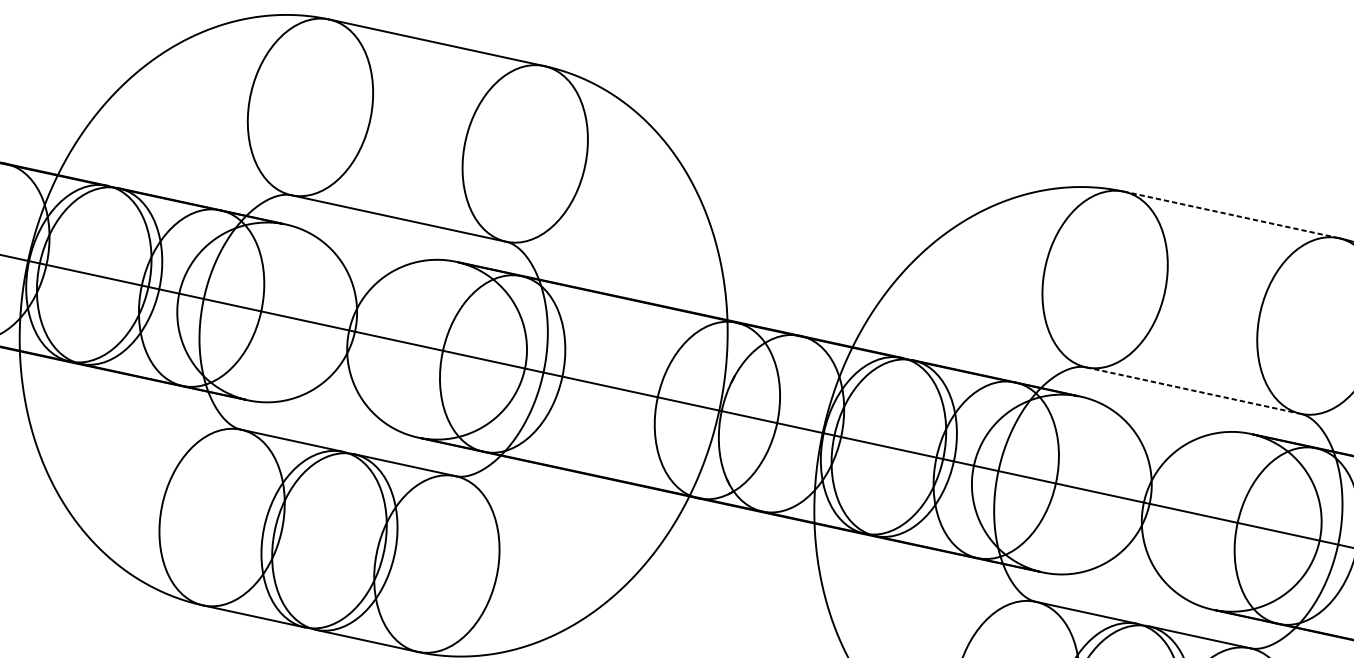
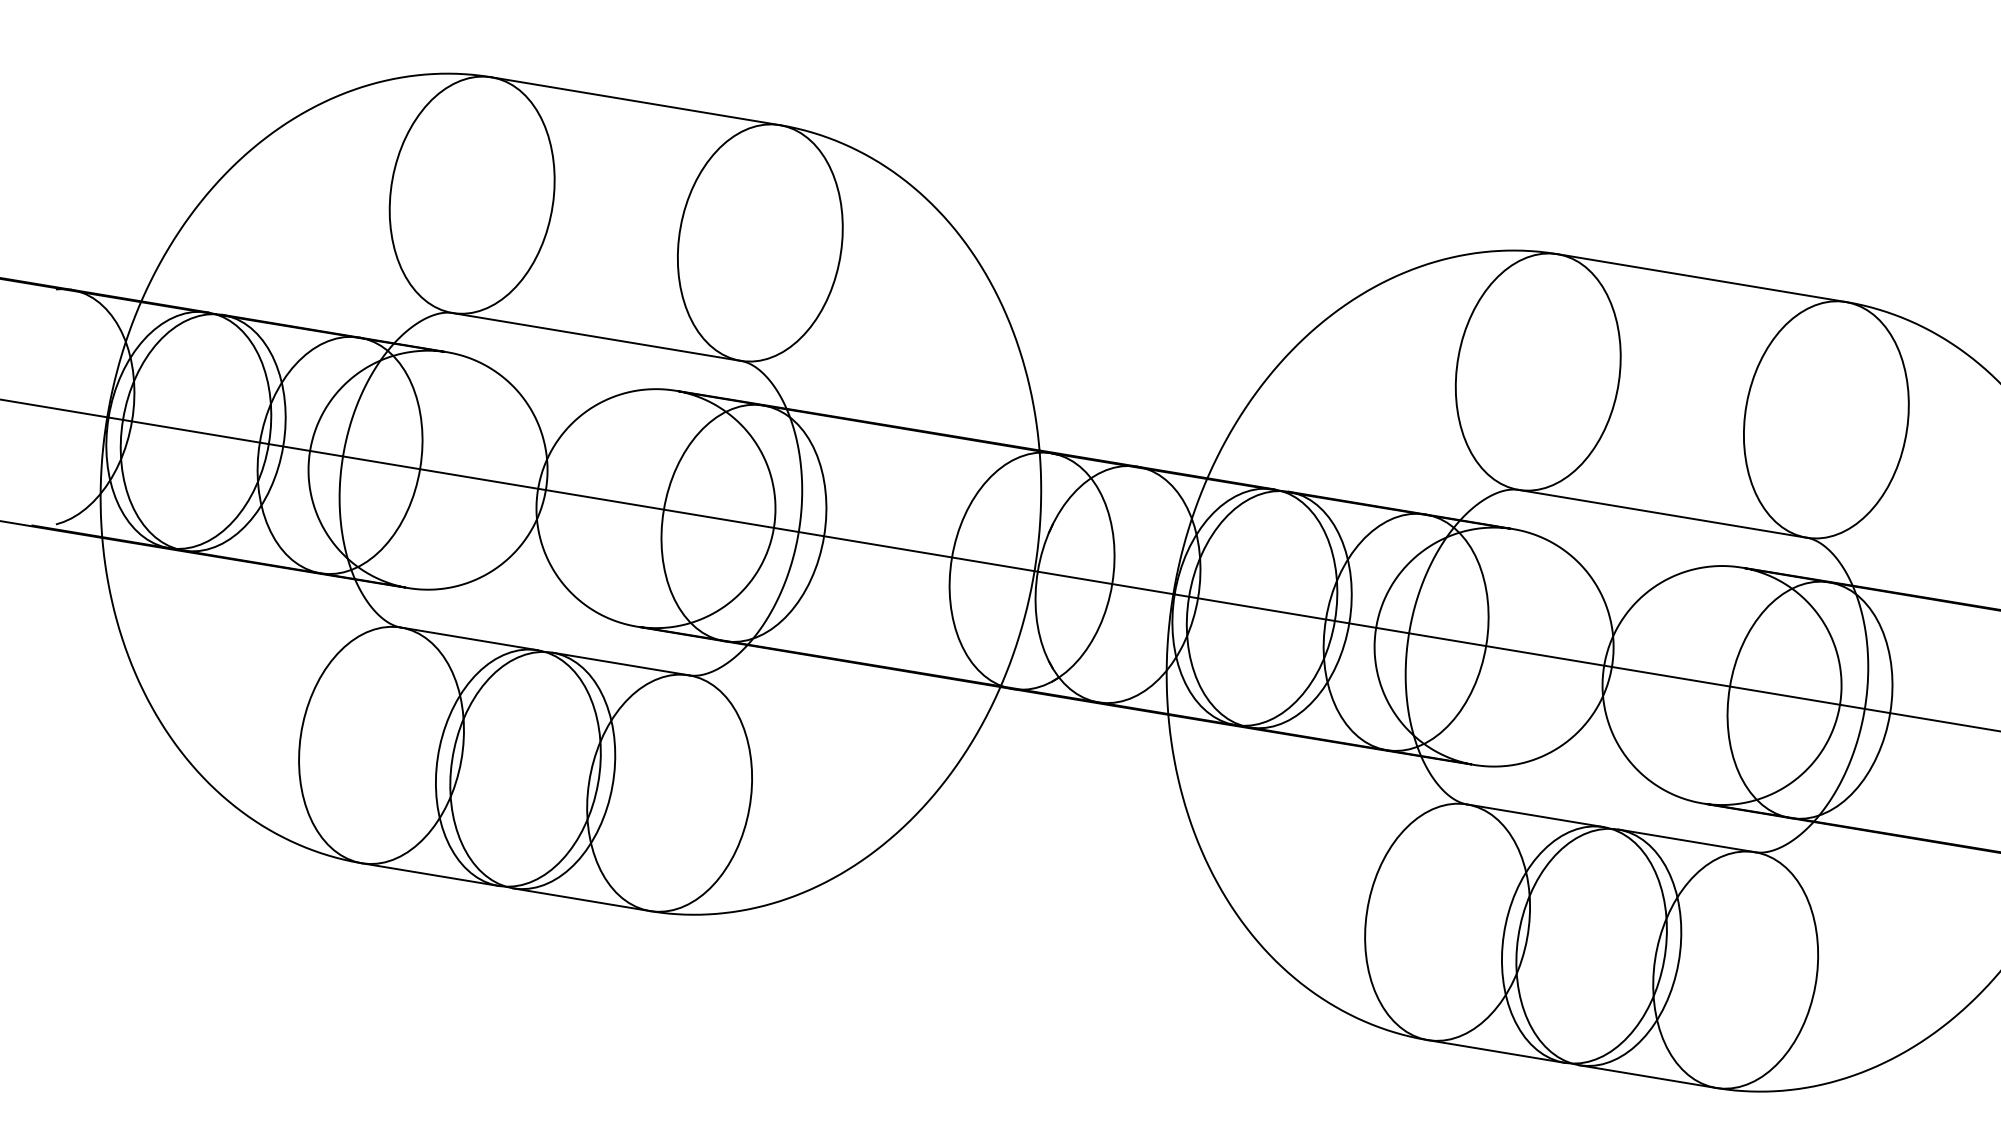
line: (1231, 215) -> (1701, 278), dashed -> solid
line: (1194, 390) -> (1663, 513), dashed -> solid

